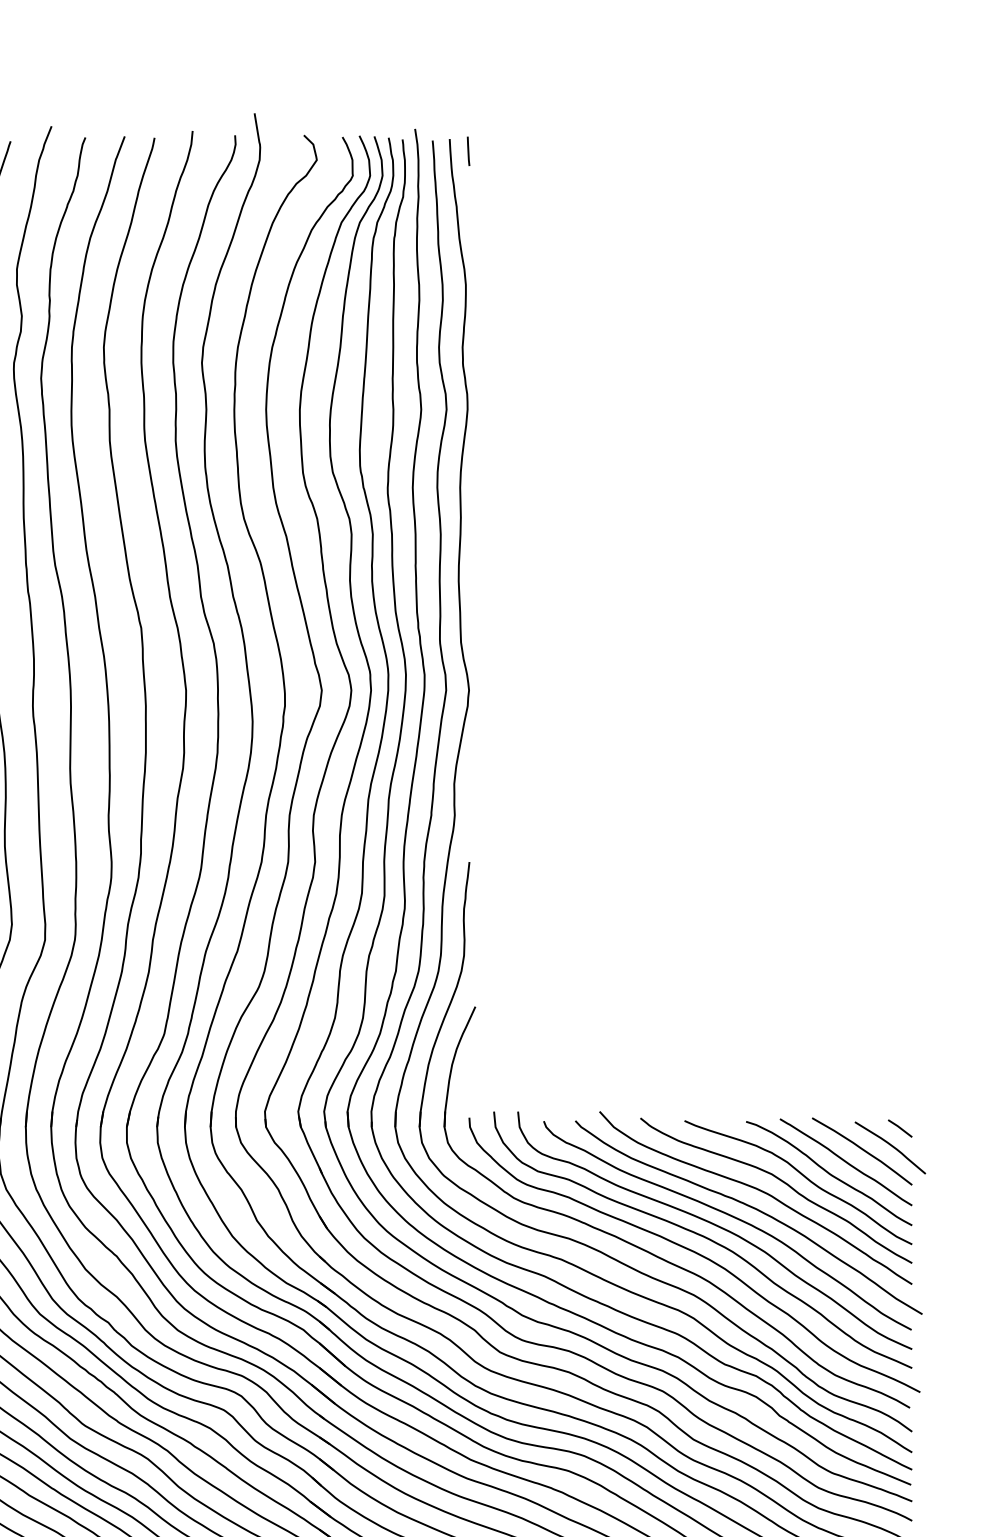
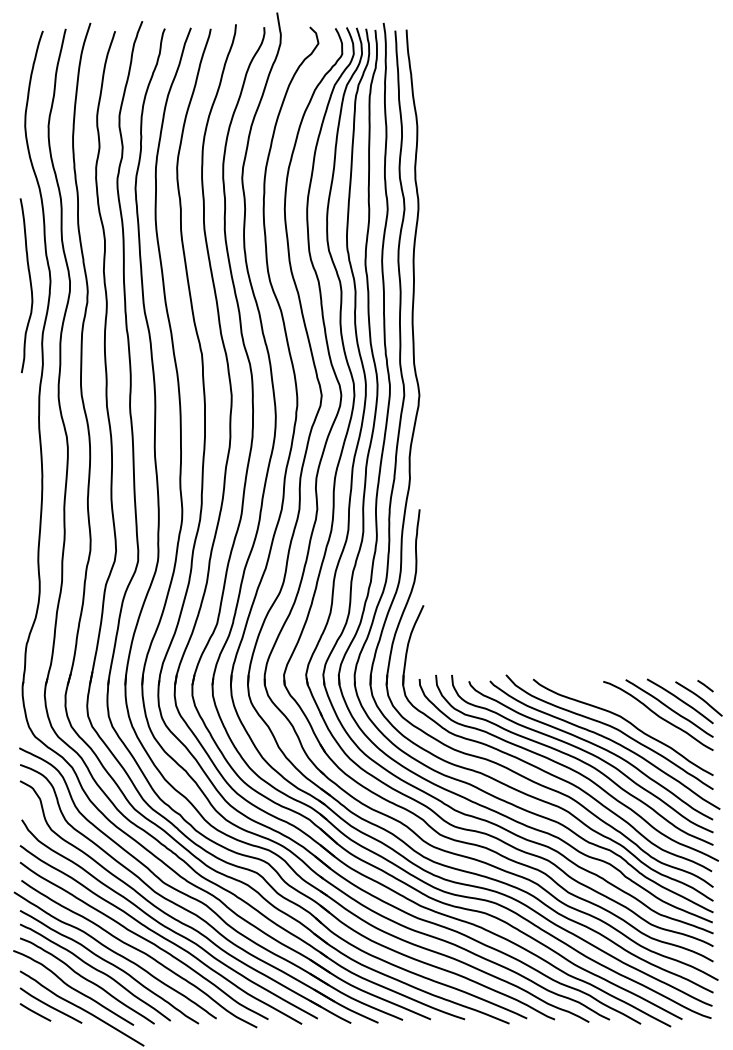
line: (467, 150) -> (418, 37), removed
curve: (800, 1175) -> (639, 717), removed

